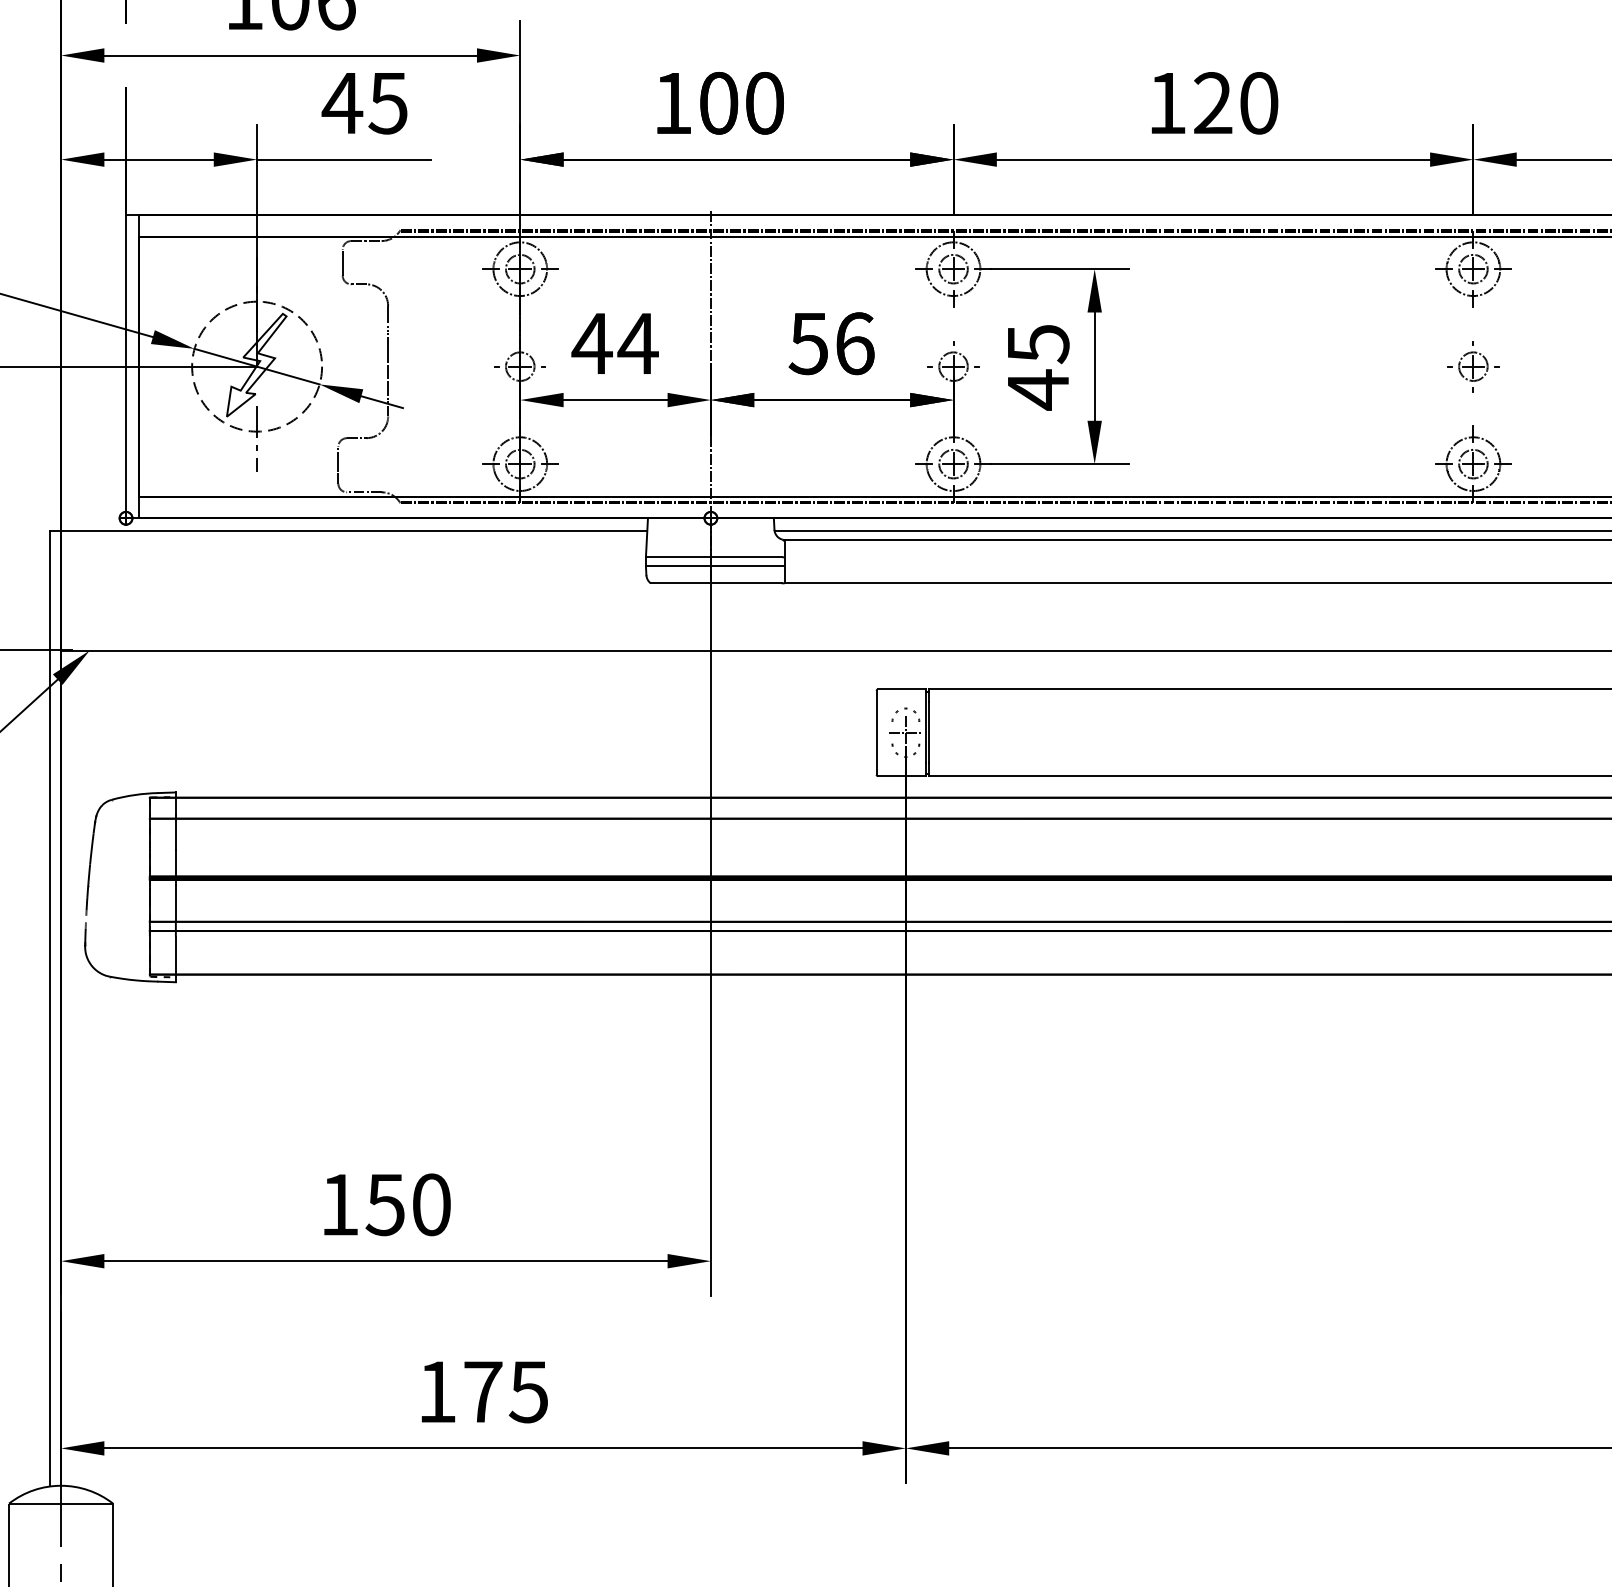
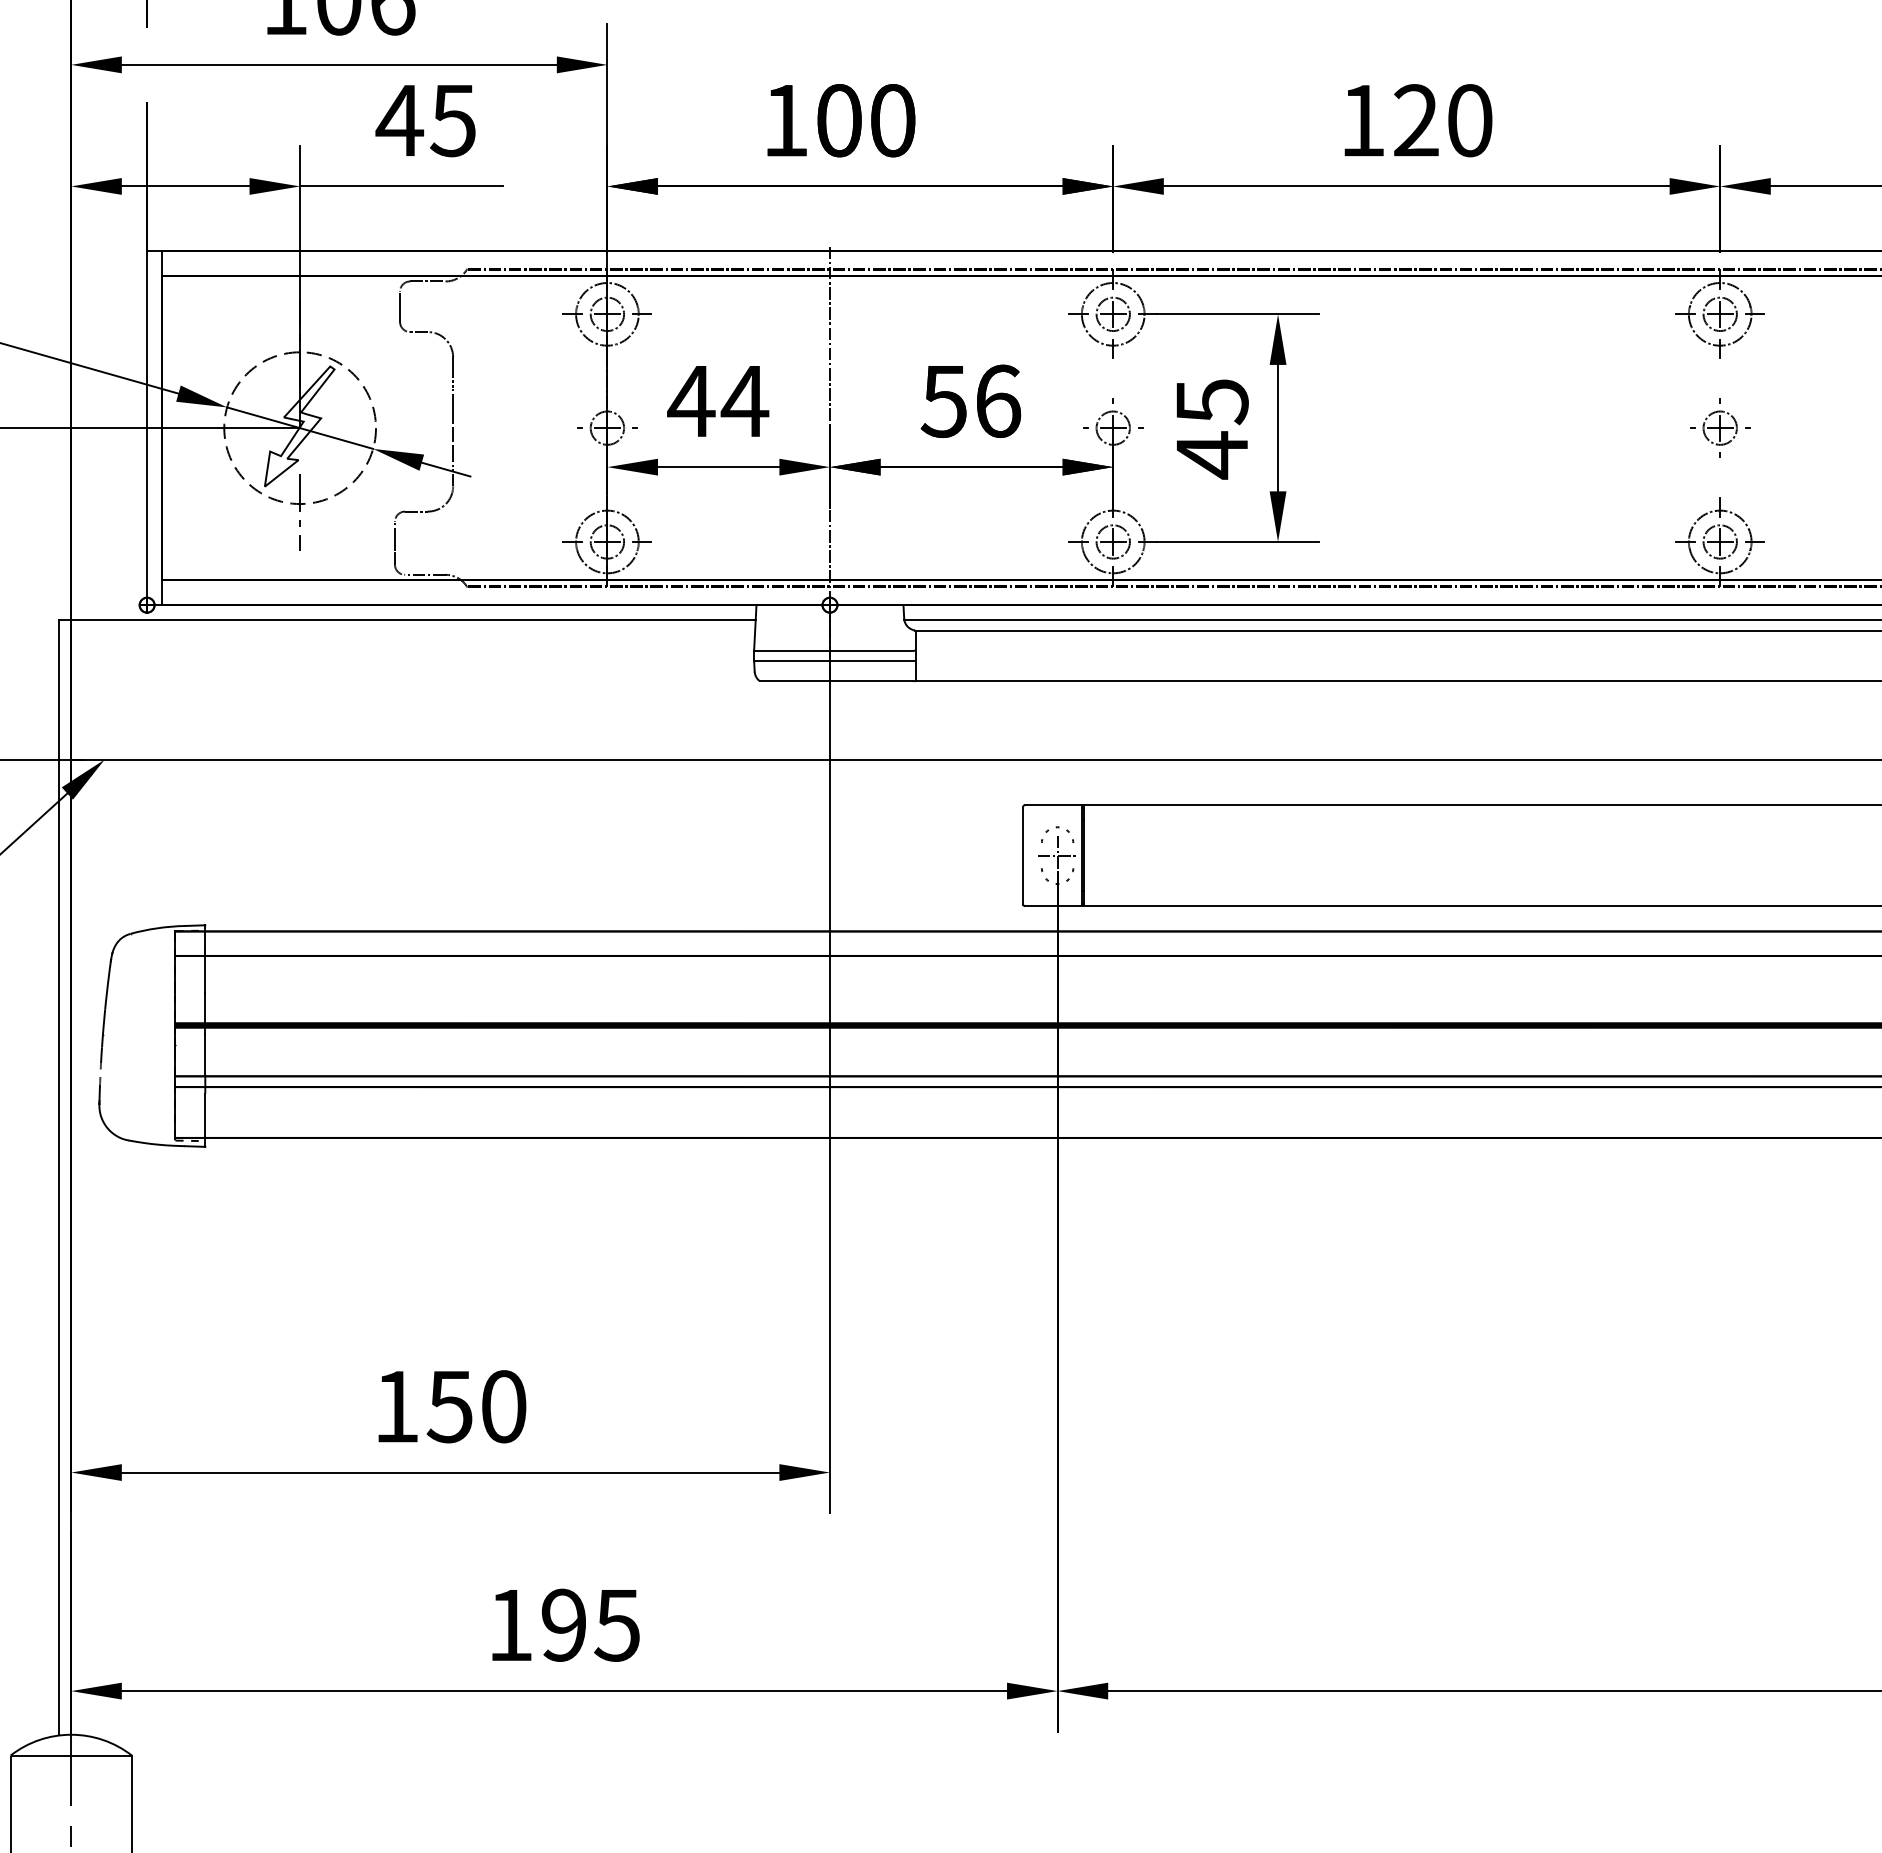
text: (482, 1391) -> (563, 1624), 175 -> 195

